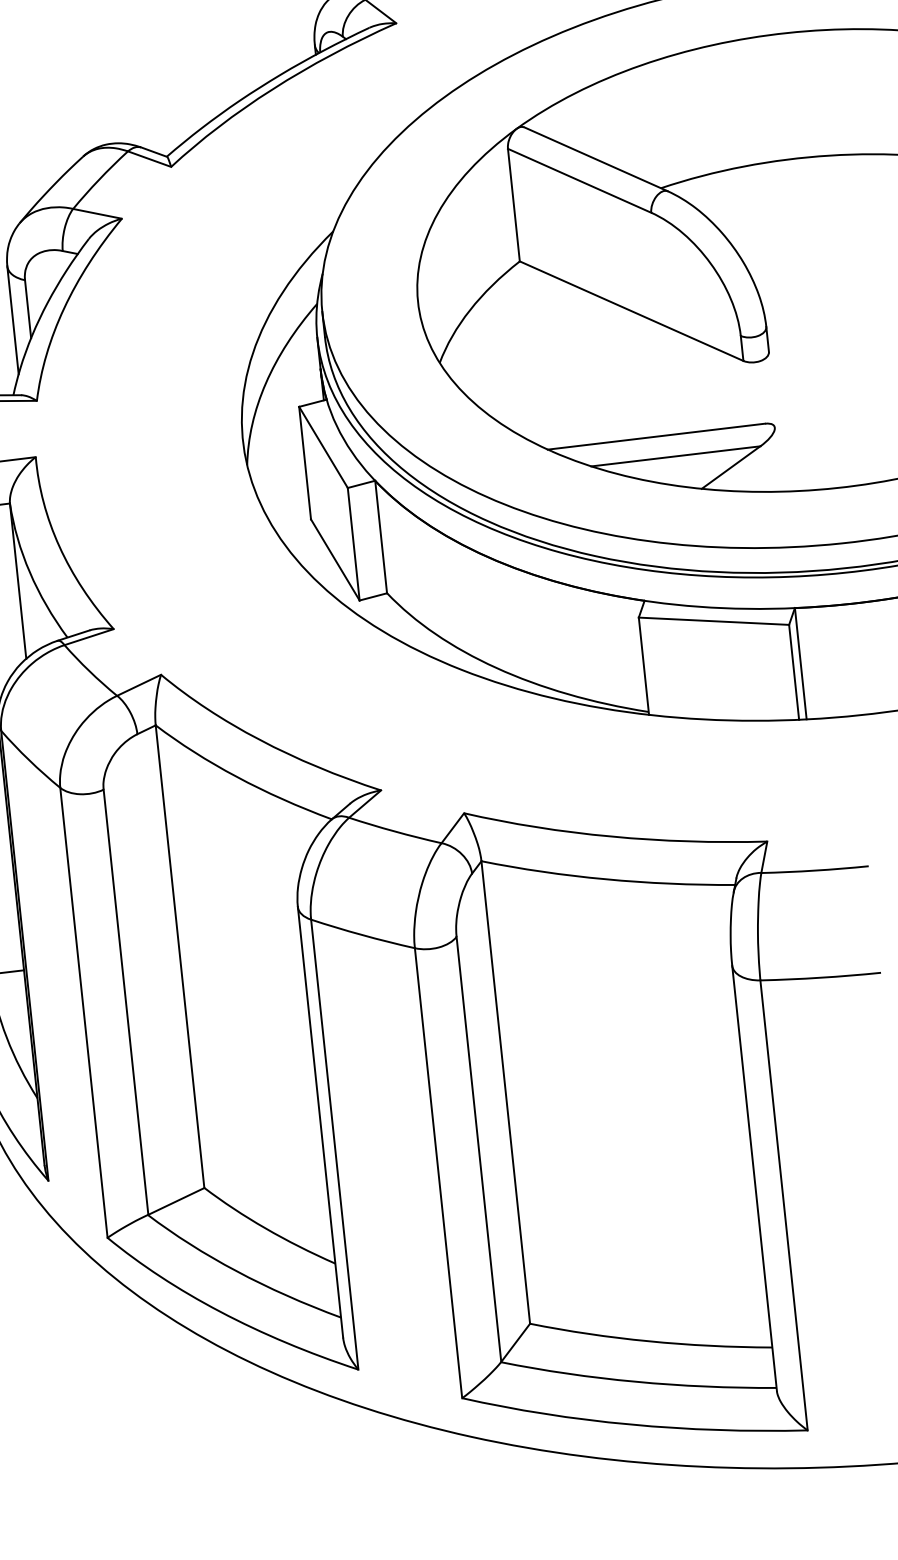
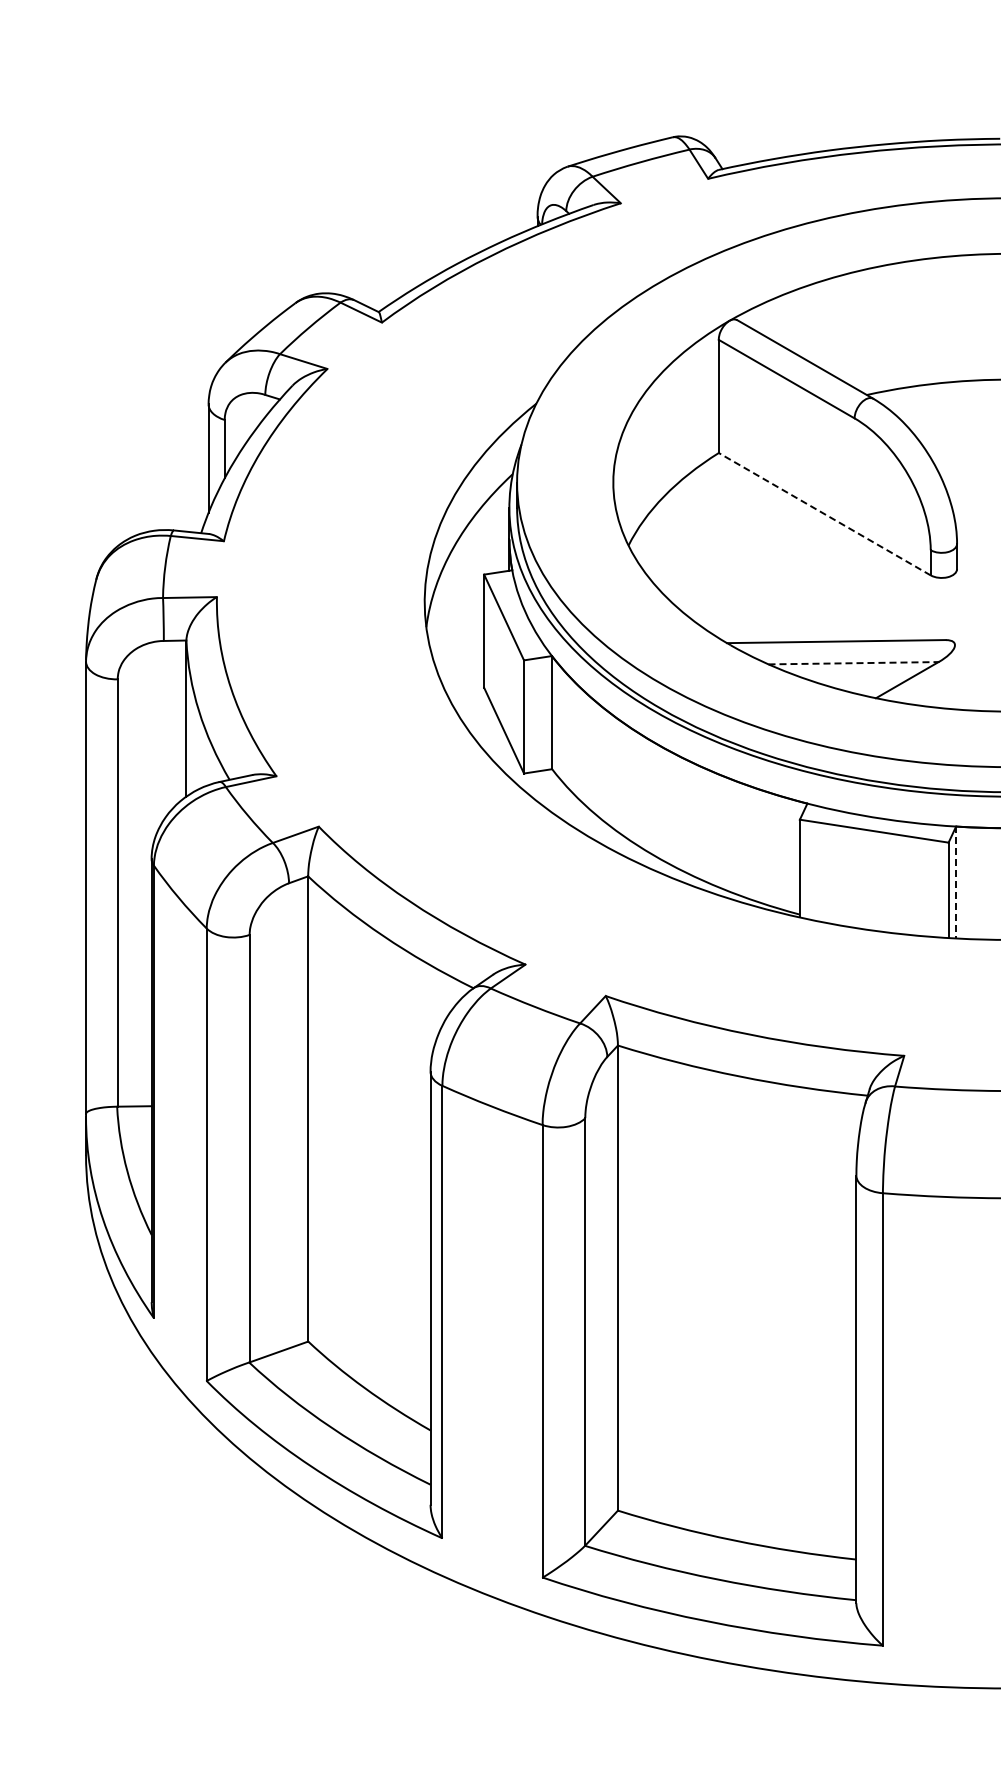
line: (631, 310) -> (824, 513), solid -> dashed
line: (676, 456) -> (854, 663), solid -> dashed
line: (801, 663) -> (956, 882), solid -> dashed

